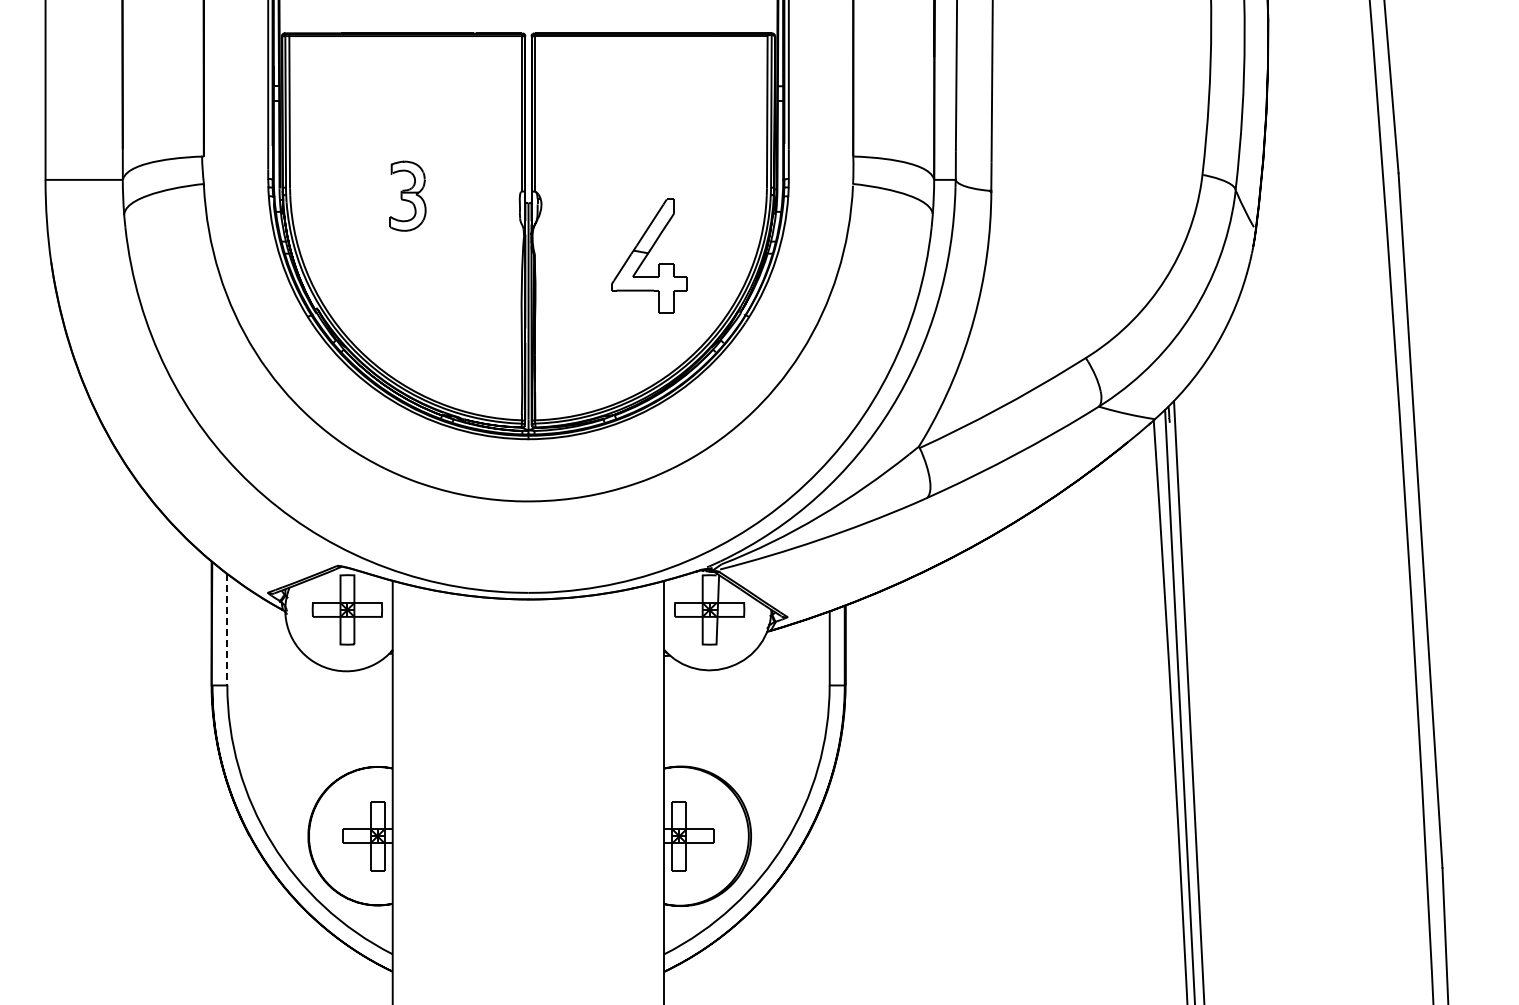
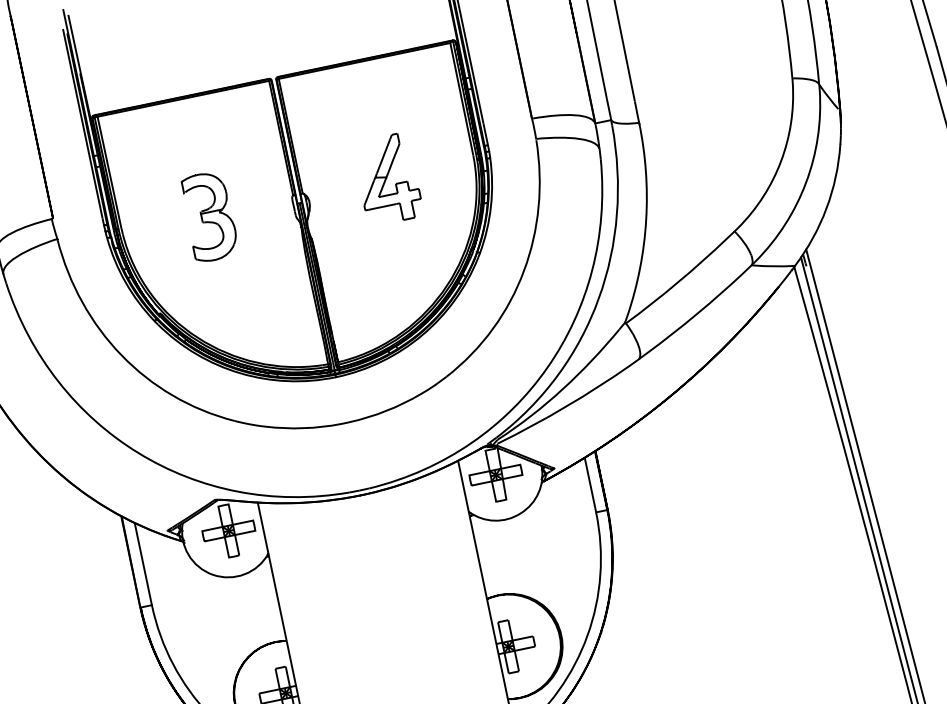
part: (407, 195) -> (209, 216), size x1.67
part: (649, 255) -> (387, 178), moved
line: (227, 629) -> (143, 563), dashed -> solid

